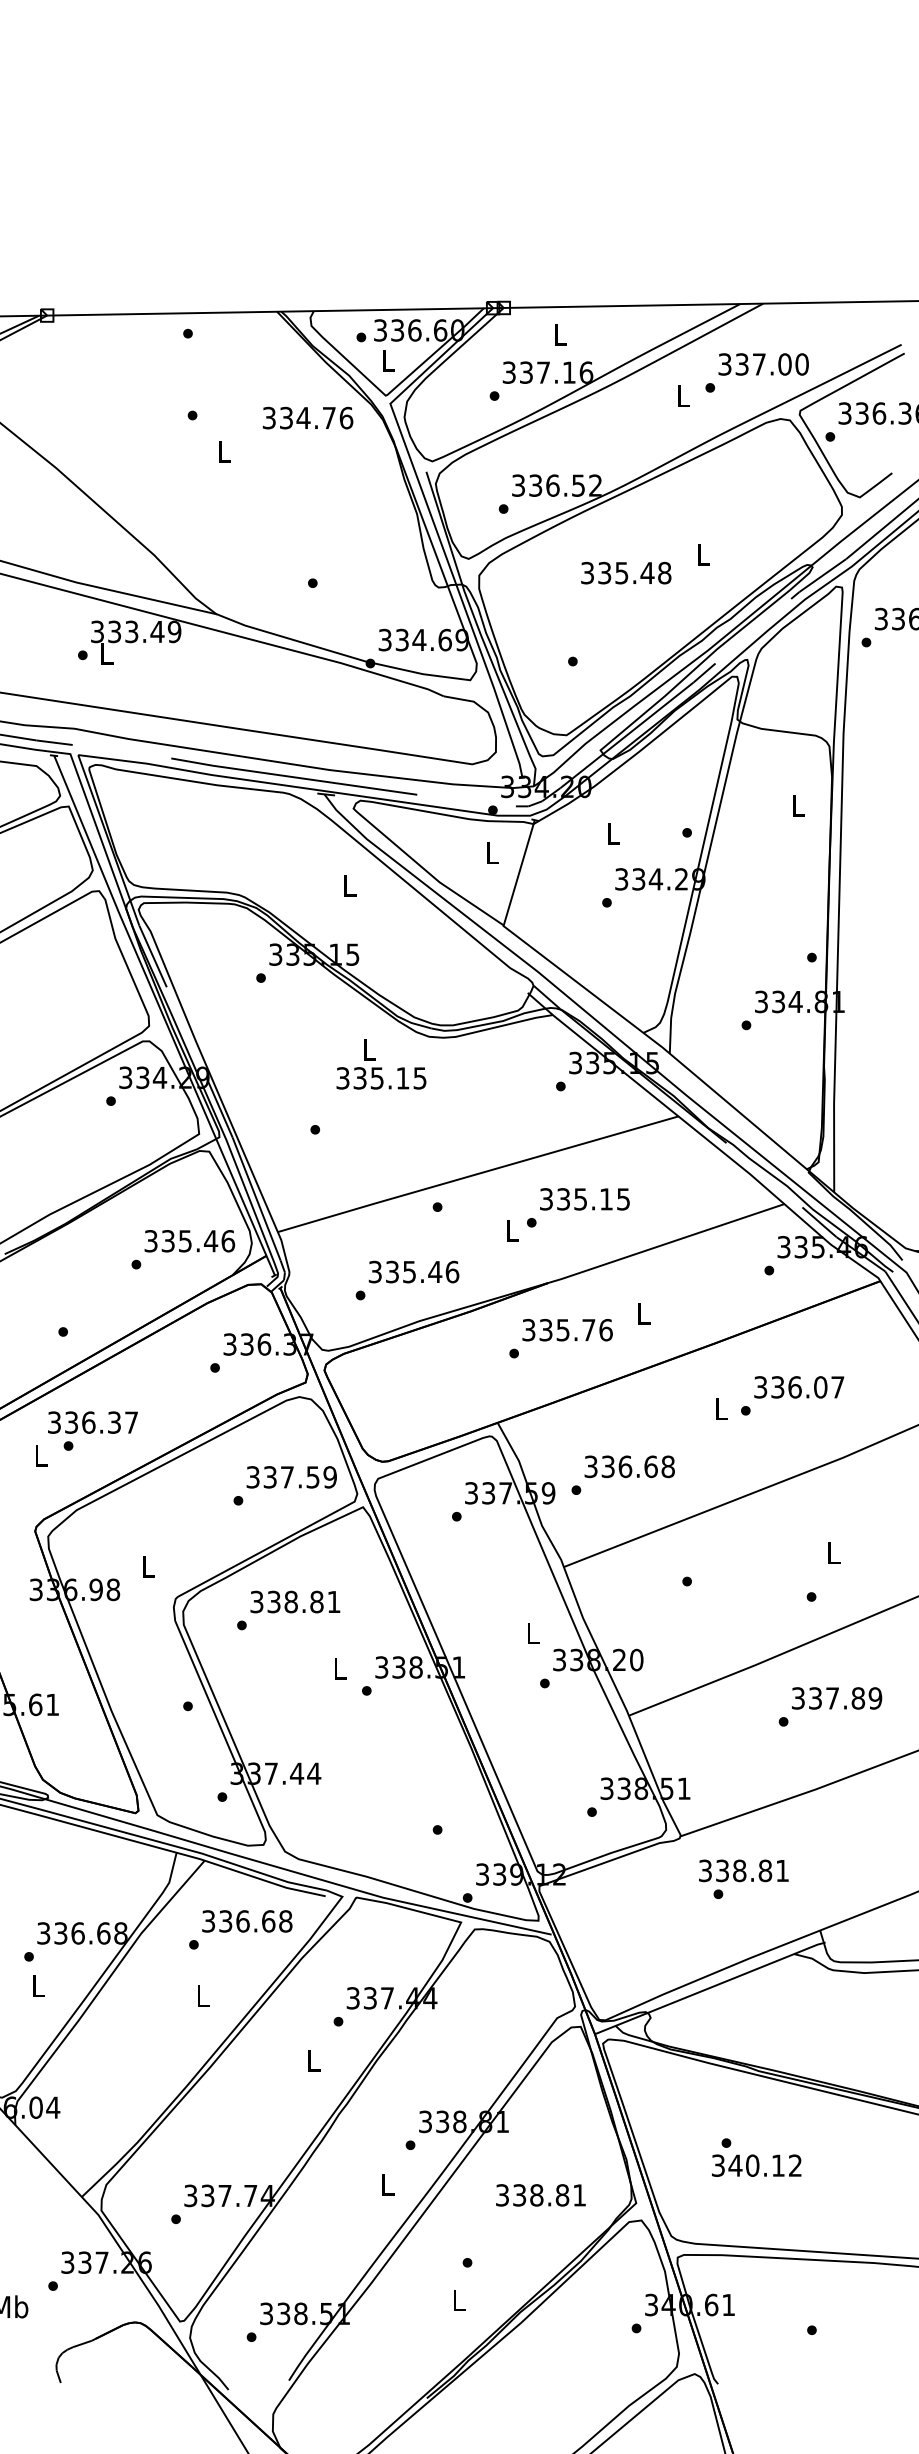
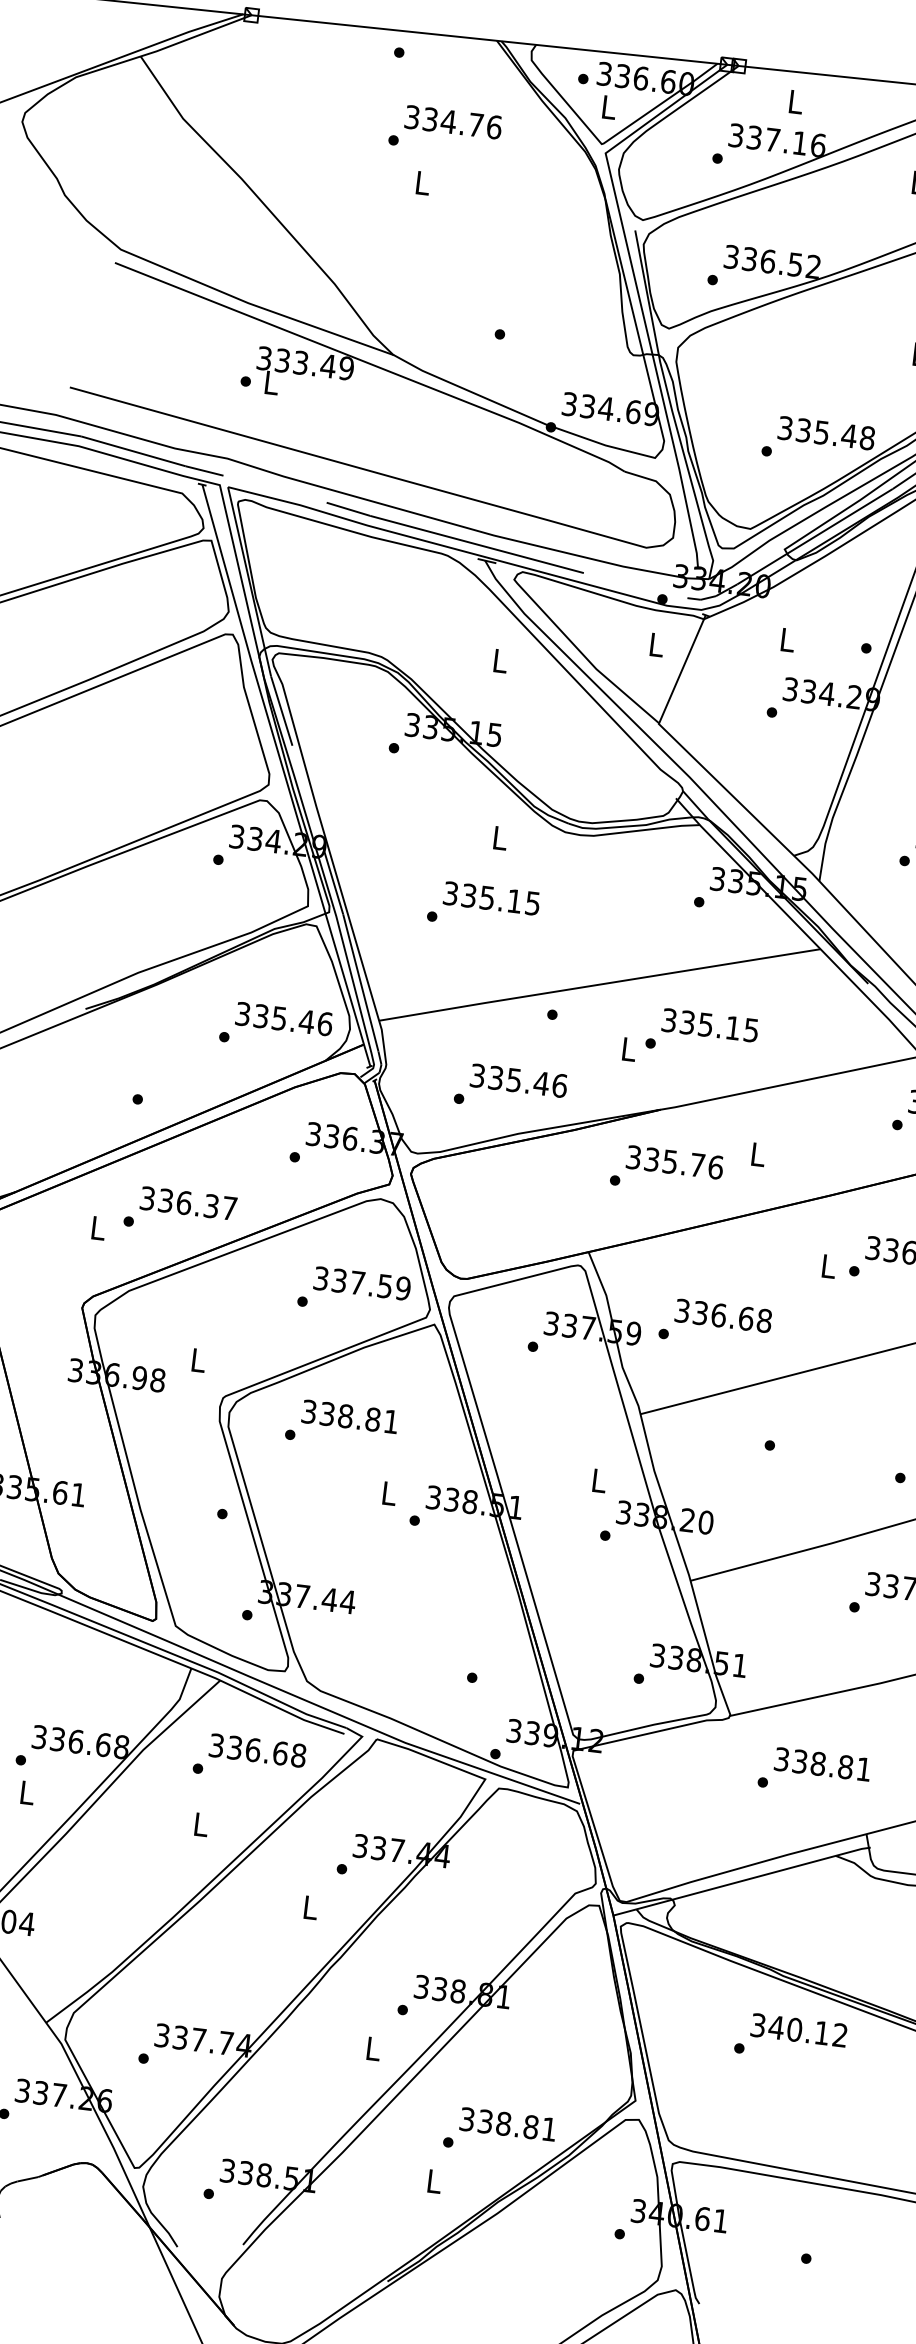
text: (307, 417) -> (452, 121), moved
text: (626, 572) -> (826, 432), moved
text: (381, 1078) -> (491, 898), moved
text: (92, 1422) -> (188, 1203), moved
text: (743, 1870) -> (822, 1763), moved
text: (756, 2165) -> (798, 2030), moved
text: (540, 2195) -> (507, 2124), moved

